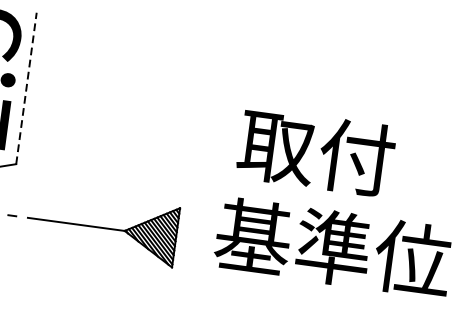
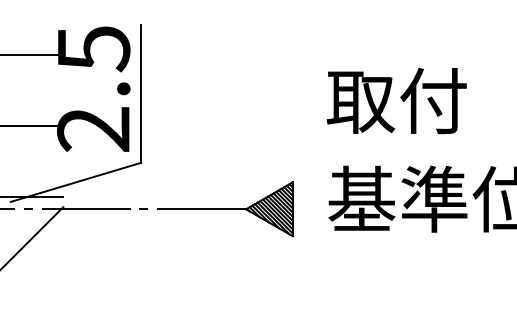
line: (26, 88) -> (141, 93), dashed -> solid
text: (316, 151) -> (396, 100), moved

